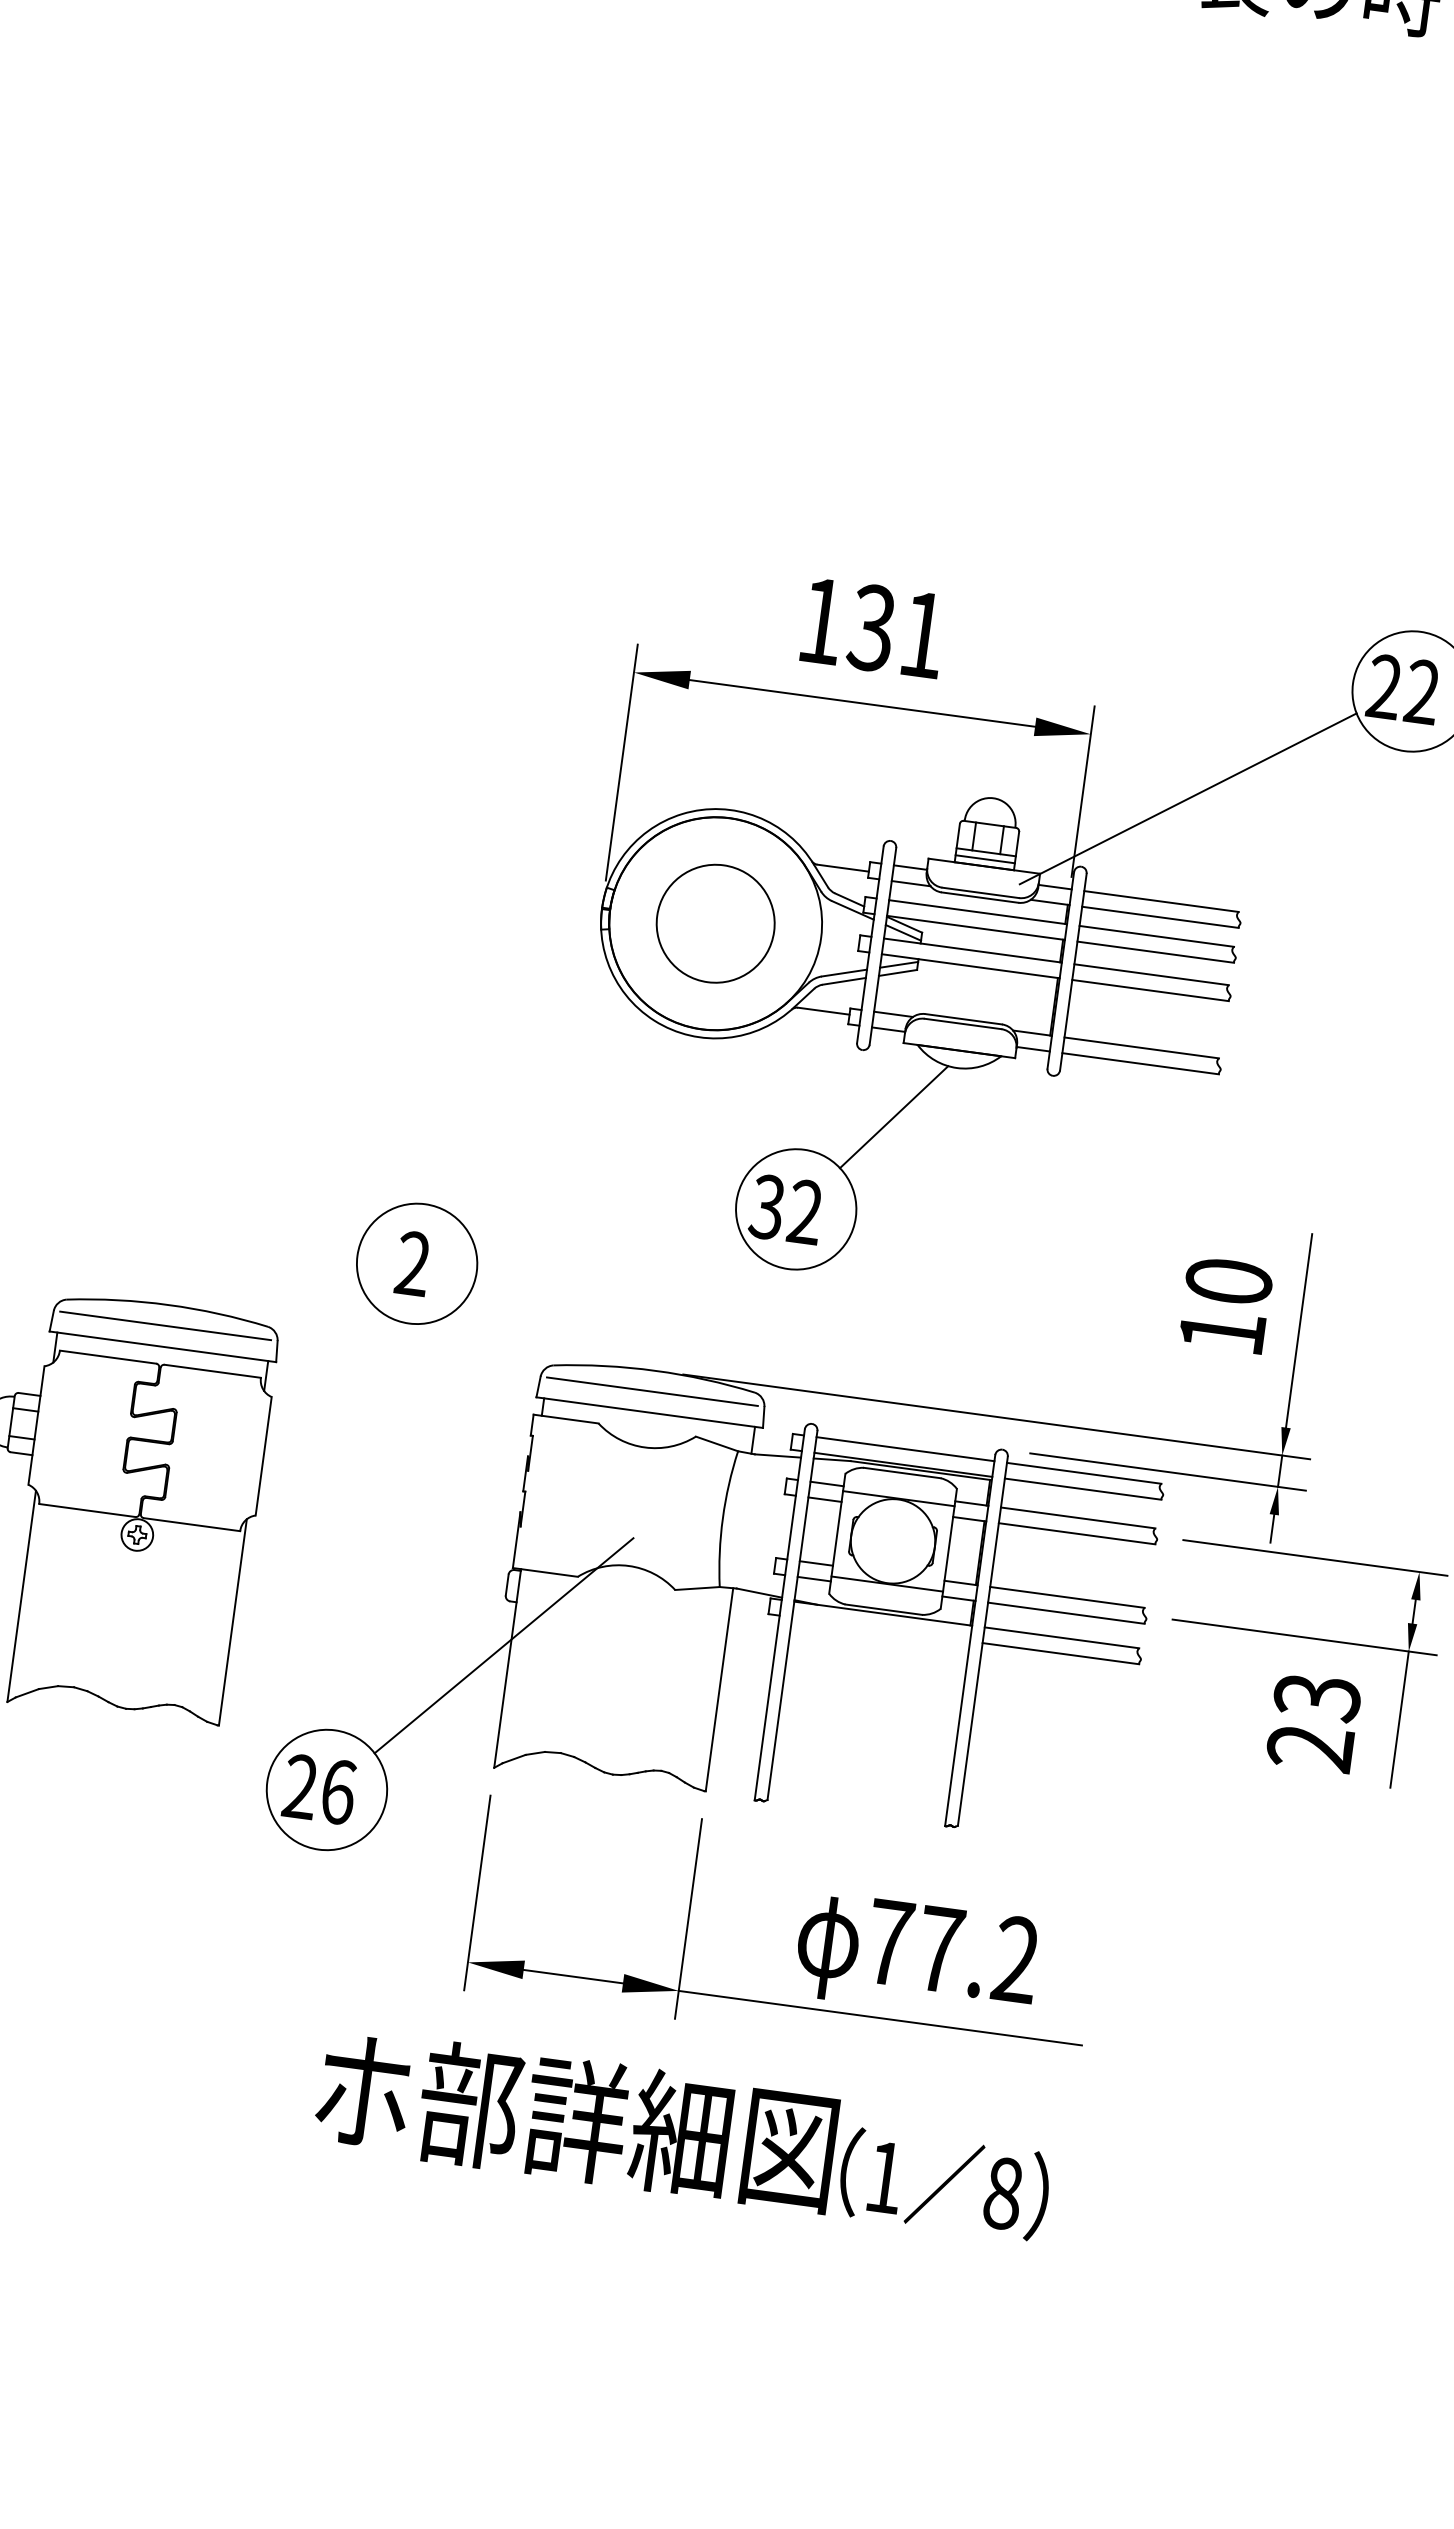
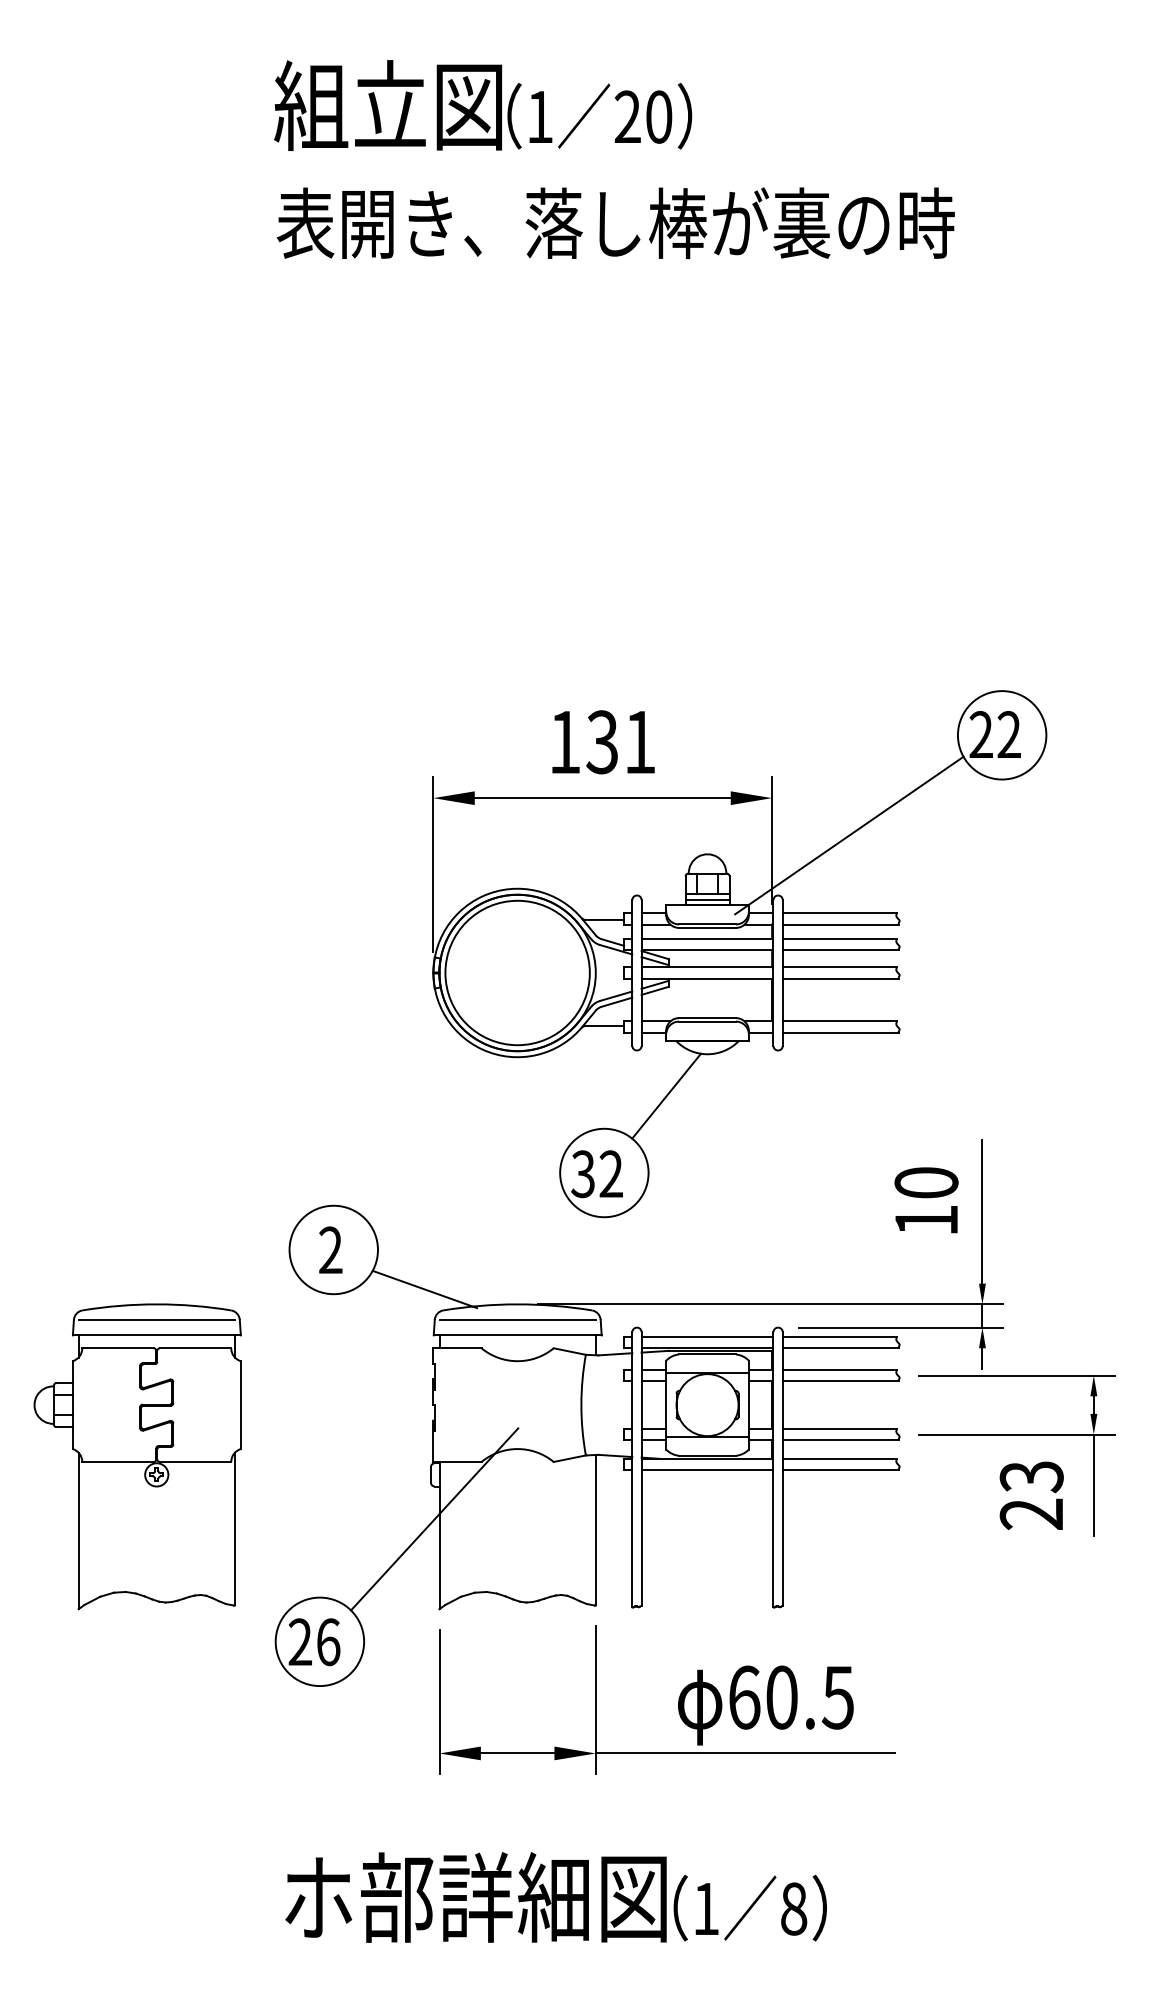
circle: (715, 923) -> (517, 972), size x1.67
line: (532, 1333) -> (424, 1289), added
line: (881, 1629) -> (707, 1470), added
text: (952, 1951) -> (791, 1697), 77.2 -> 60.5
text: (683, 2134) -> (555, 1897), moved

